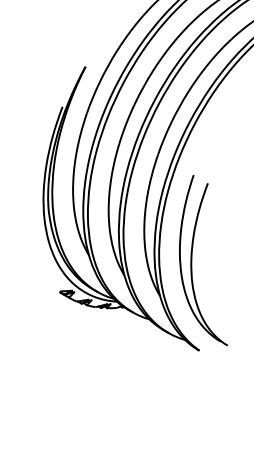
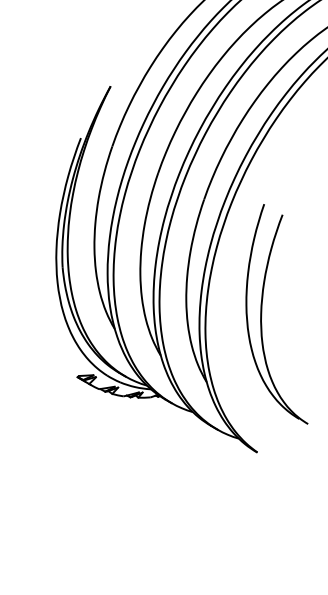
part: (192, 260) -> (262, 314), moved

